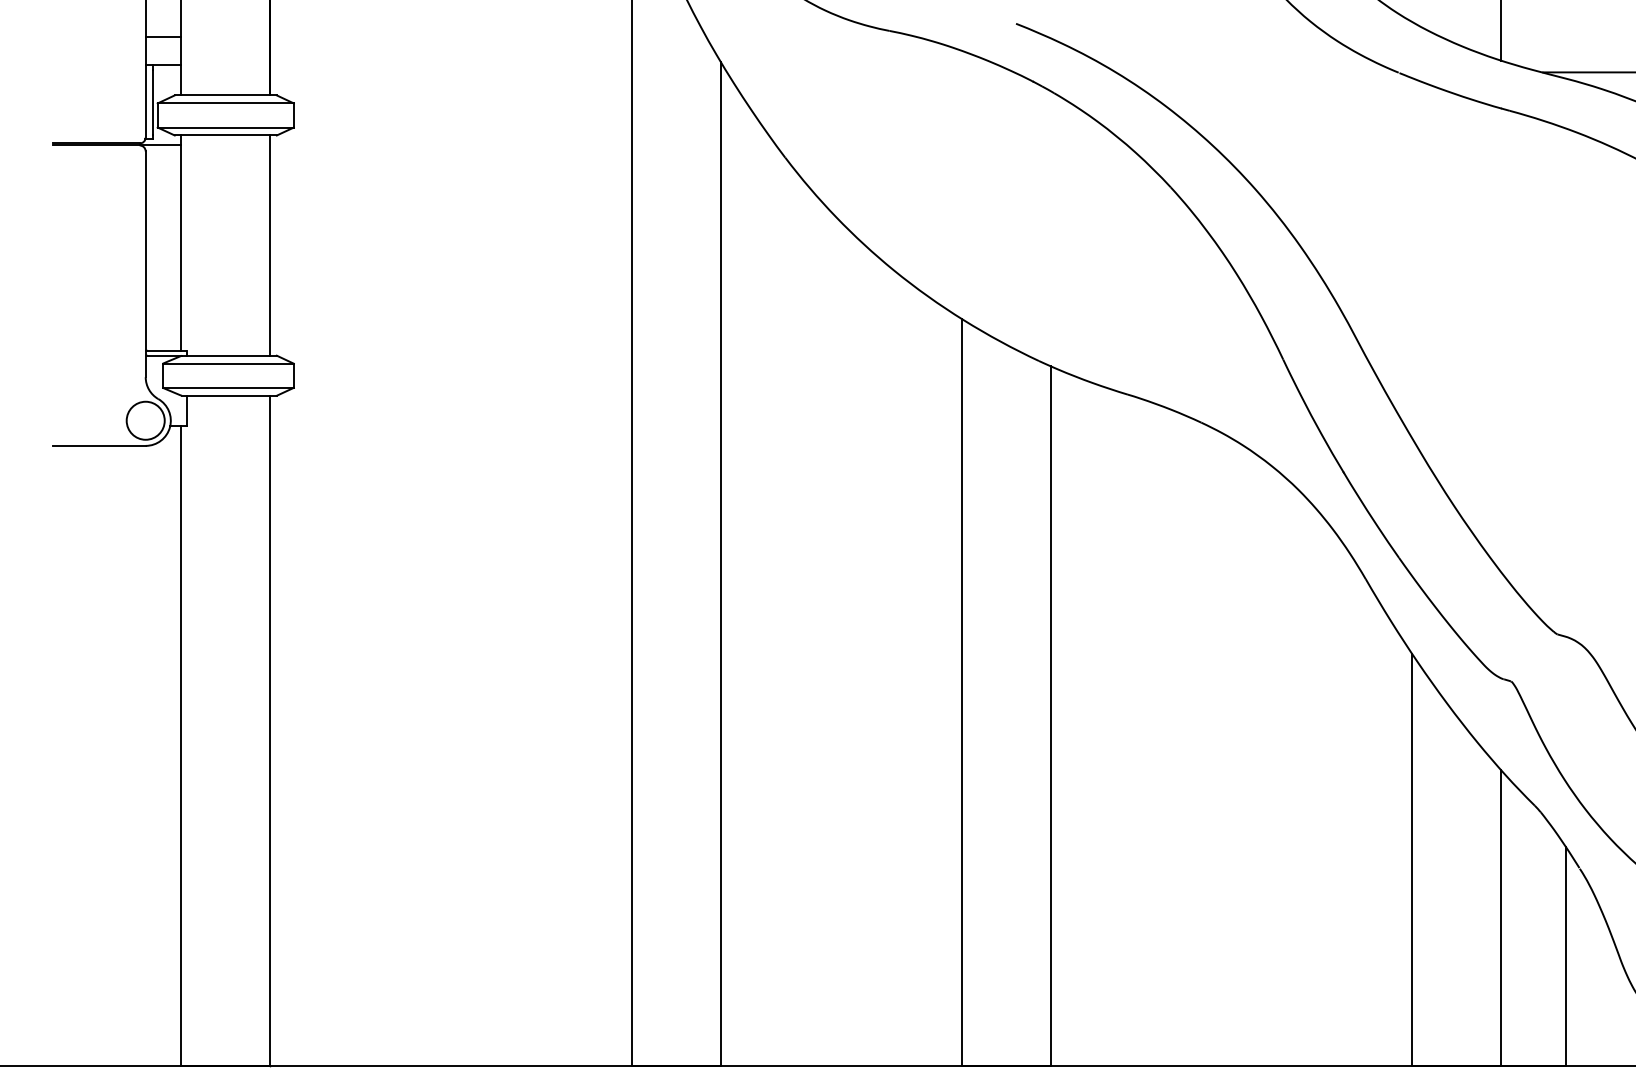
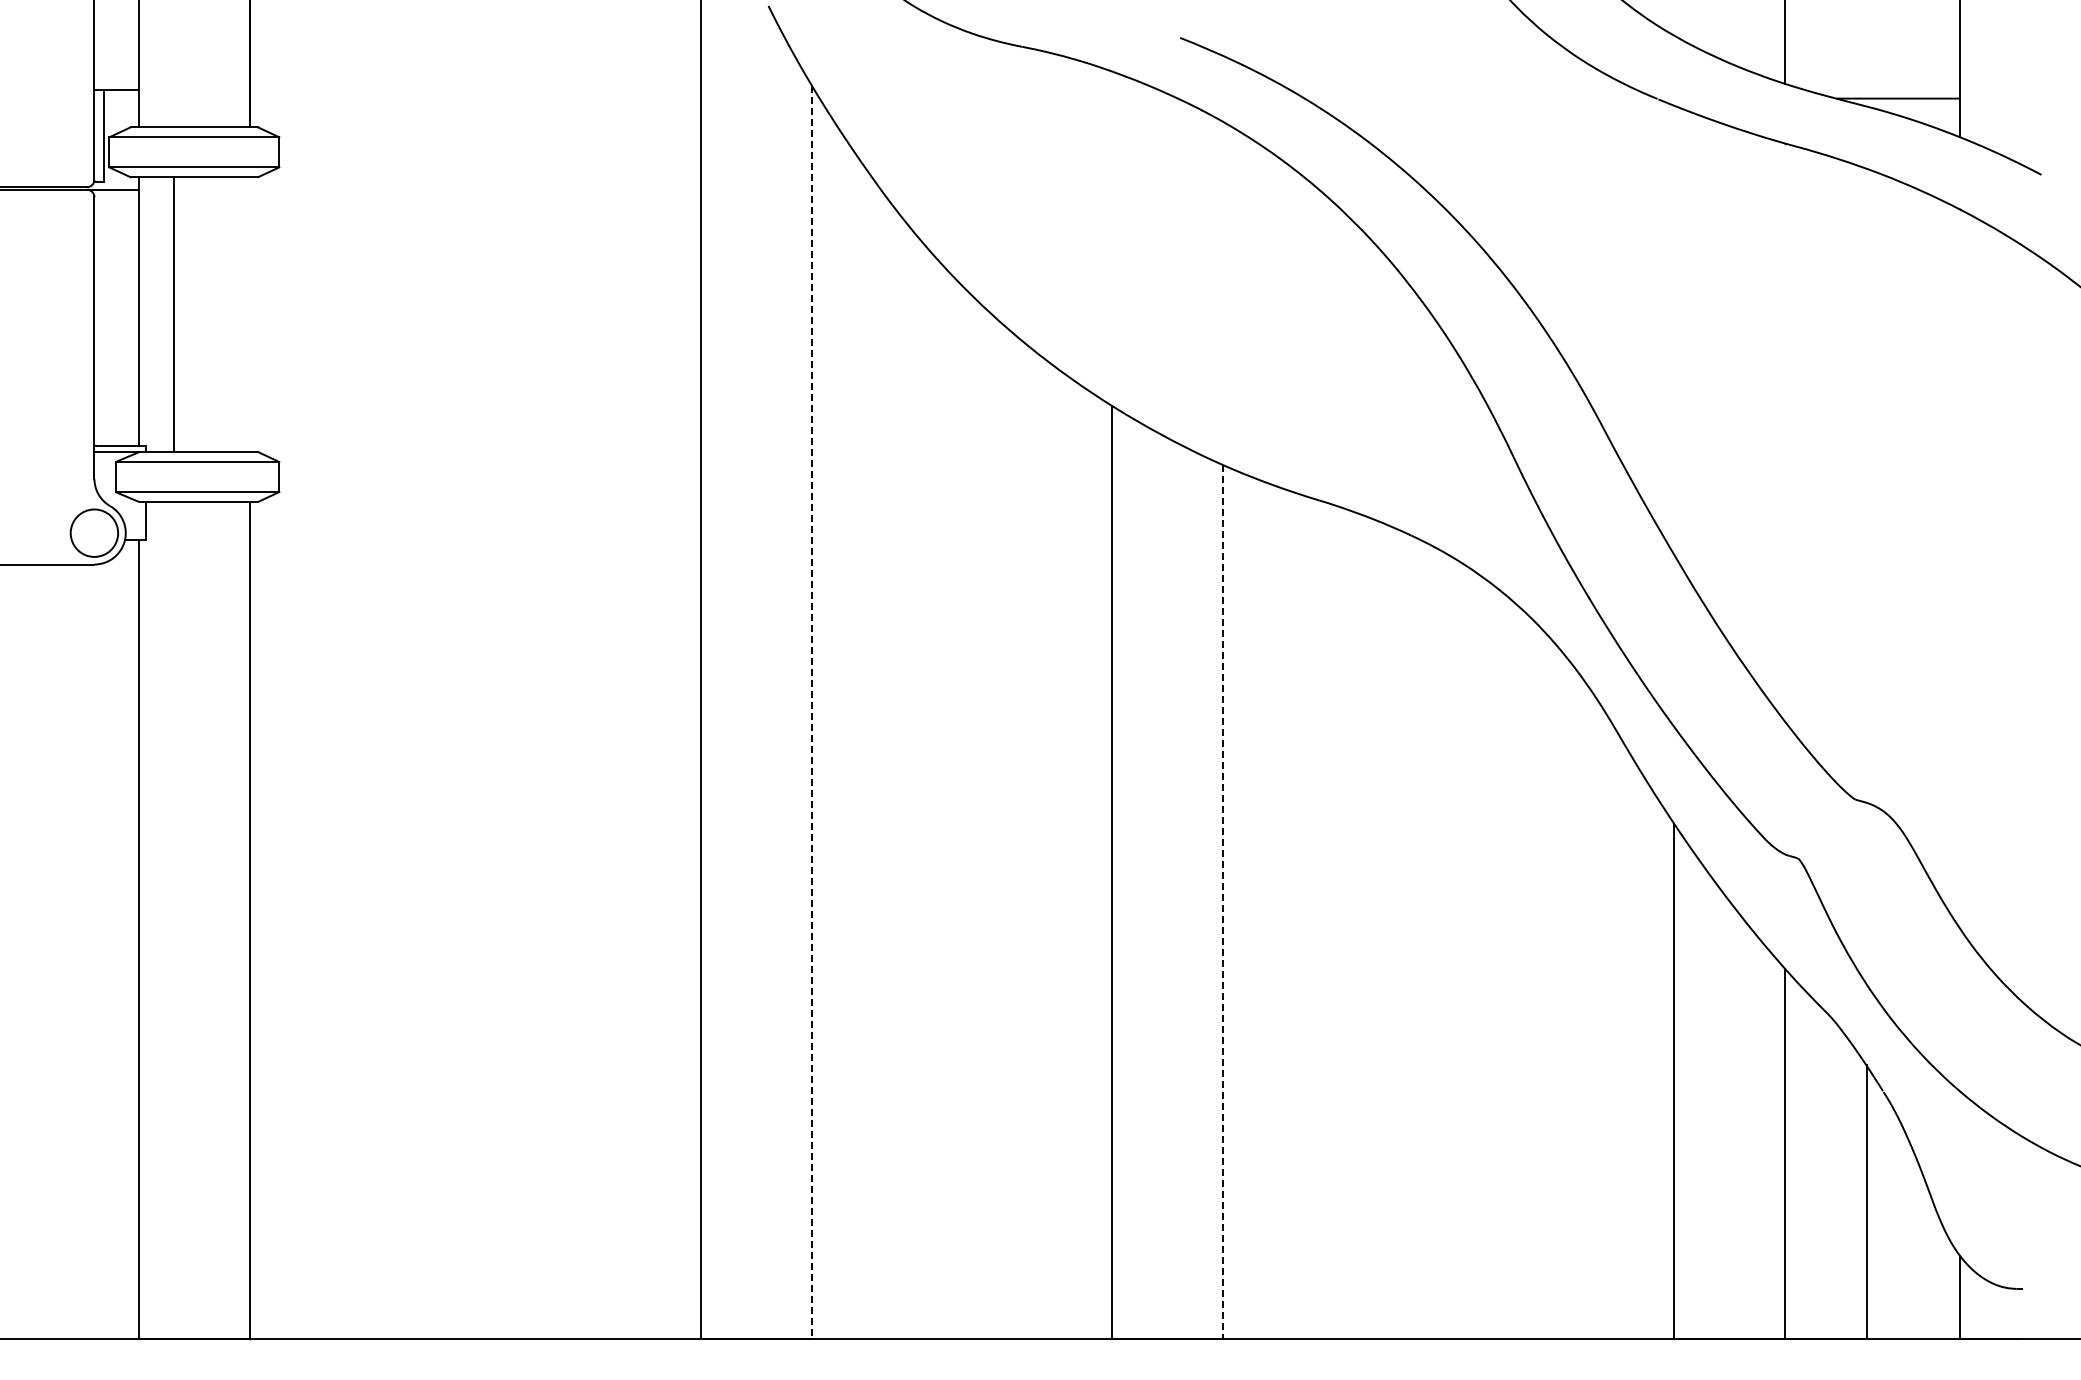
line: (163, 37) -> (116, 54), removed
line: (270, 245) -> (173, 314), moved
line: (720, 564) -> (811, 712), solid -> dashed
line: (1050, 716) -> (1223, 901), solid -> dashed

